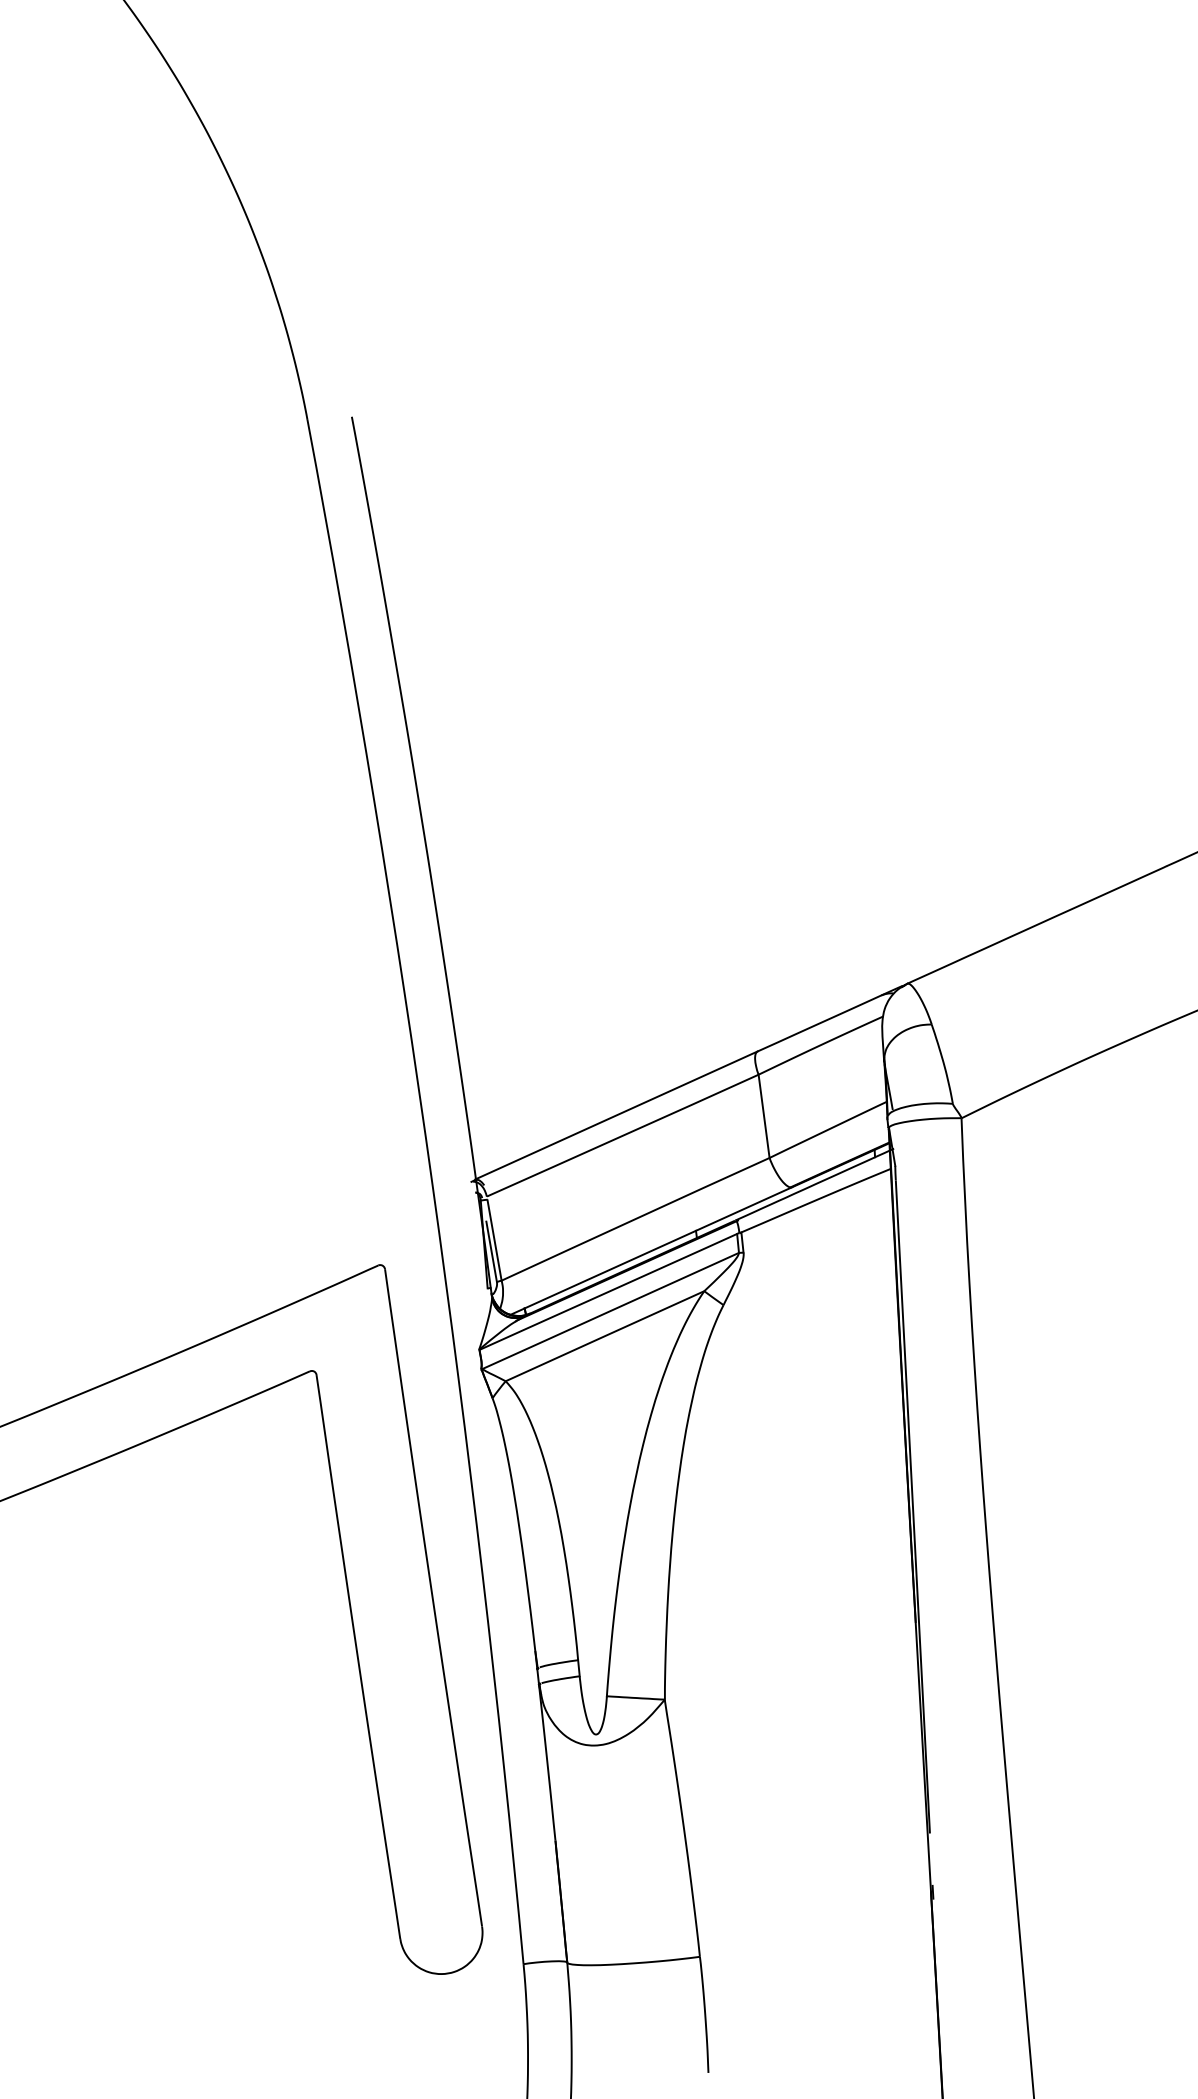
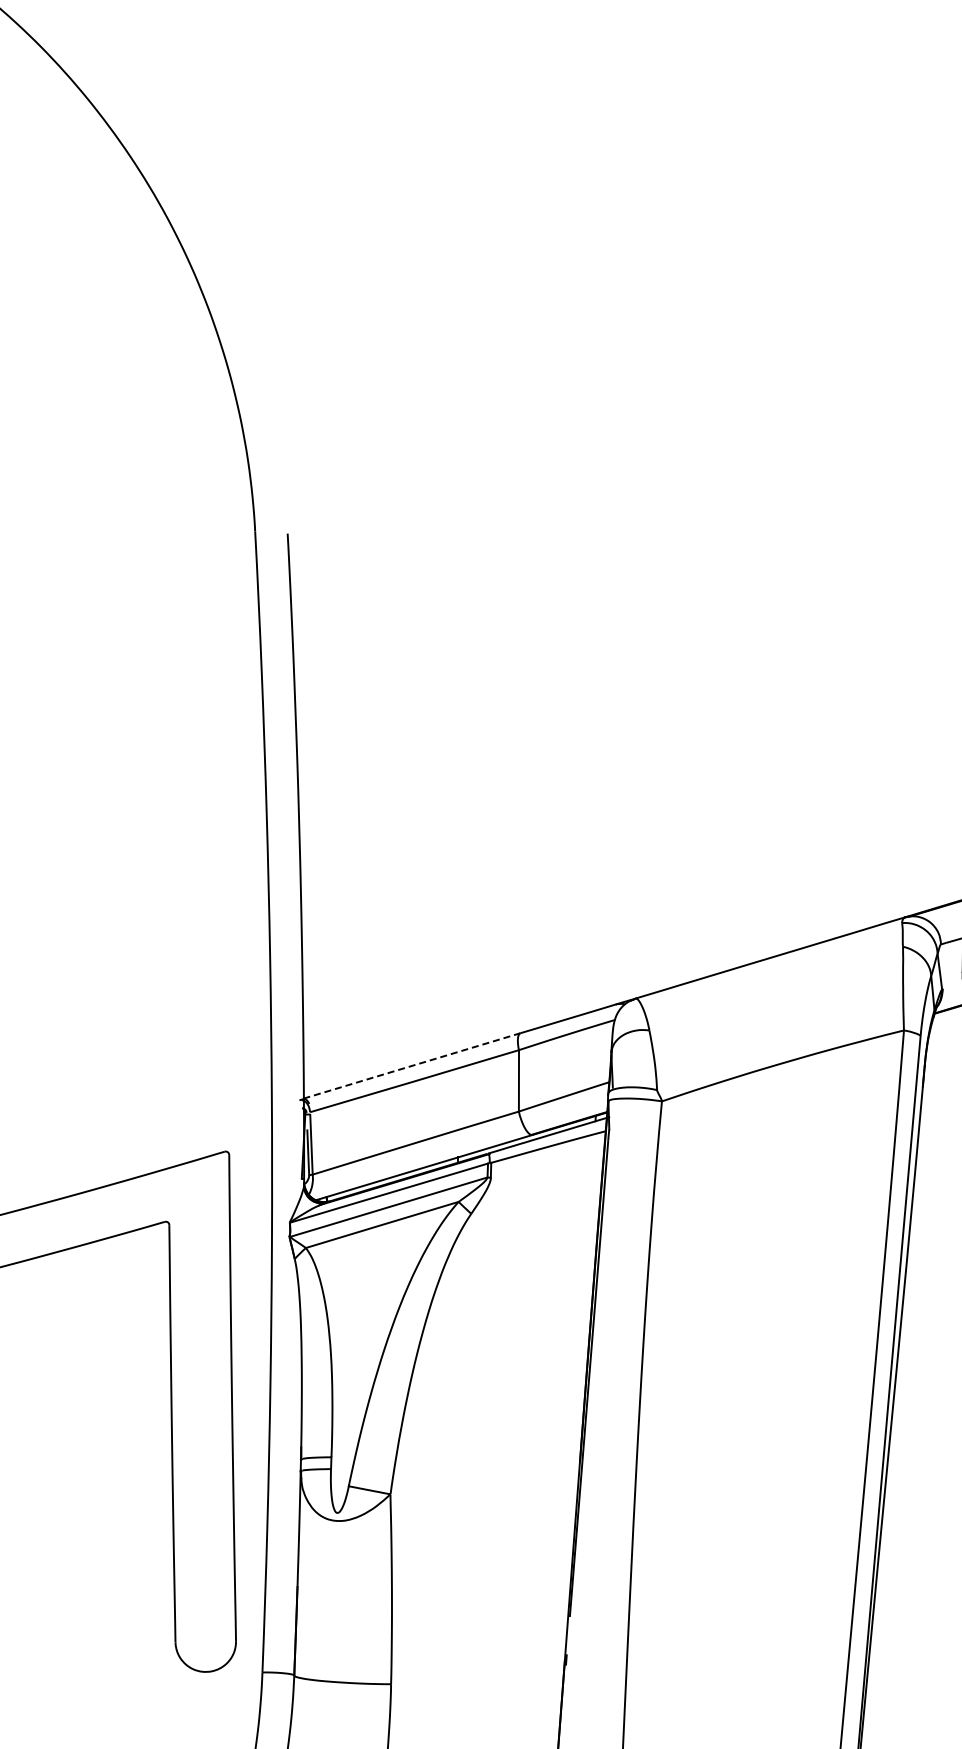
line: (617, 1114) -> (412, 1065), solid -> dashed

